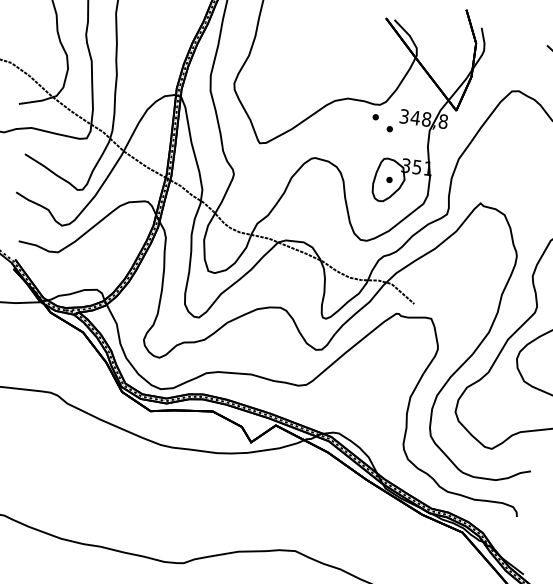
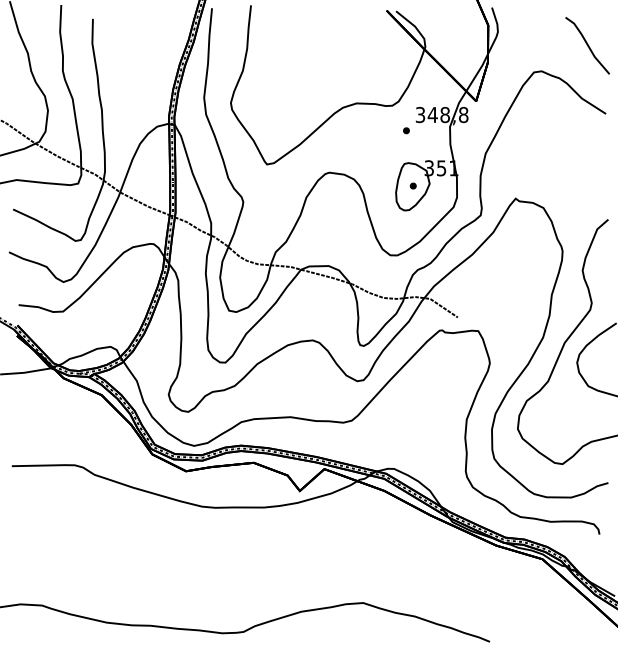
part: (375, 116) -> (389, 119), removed

